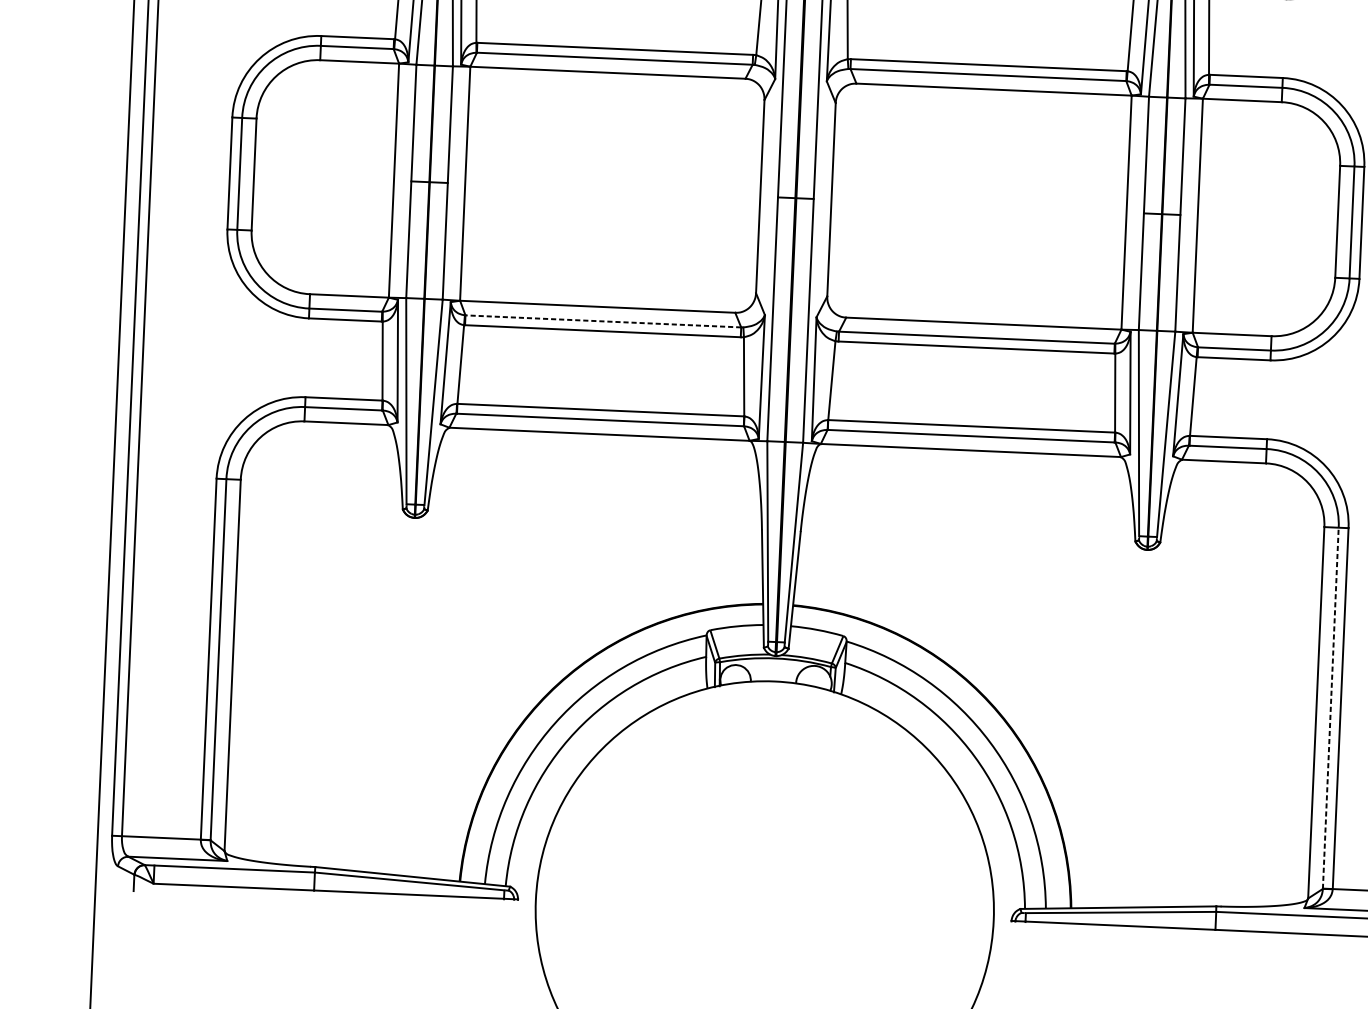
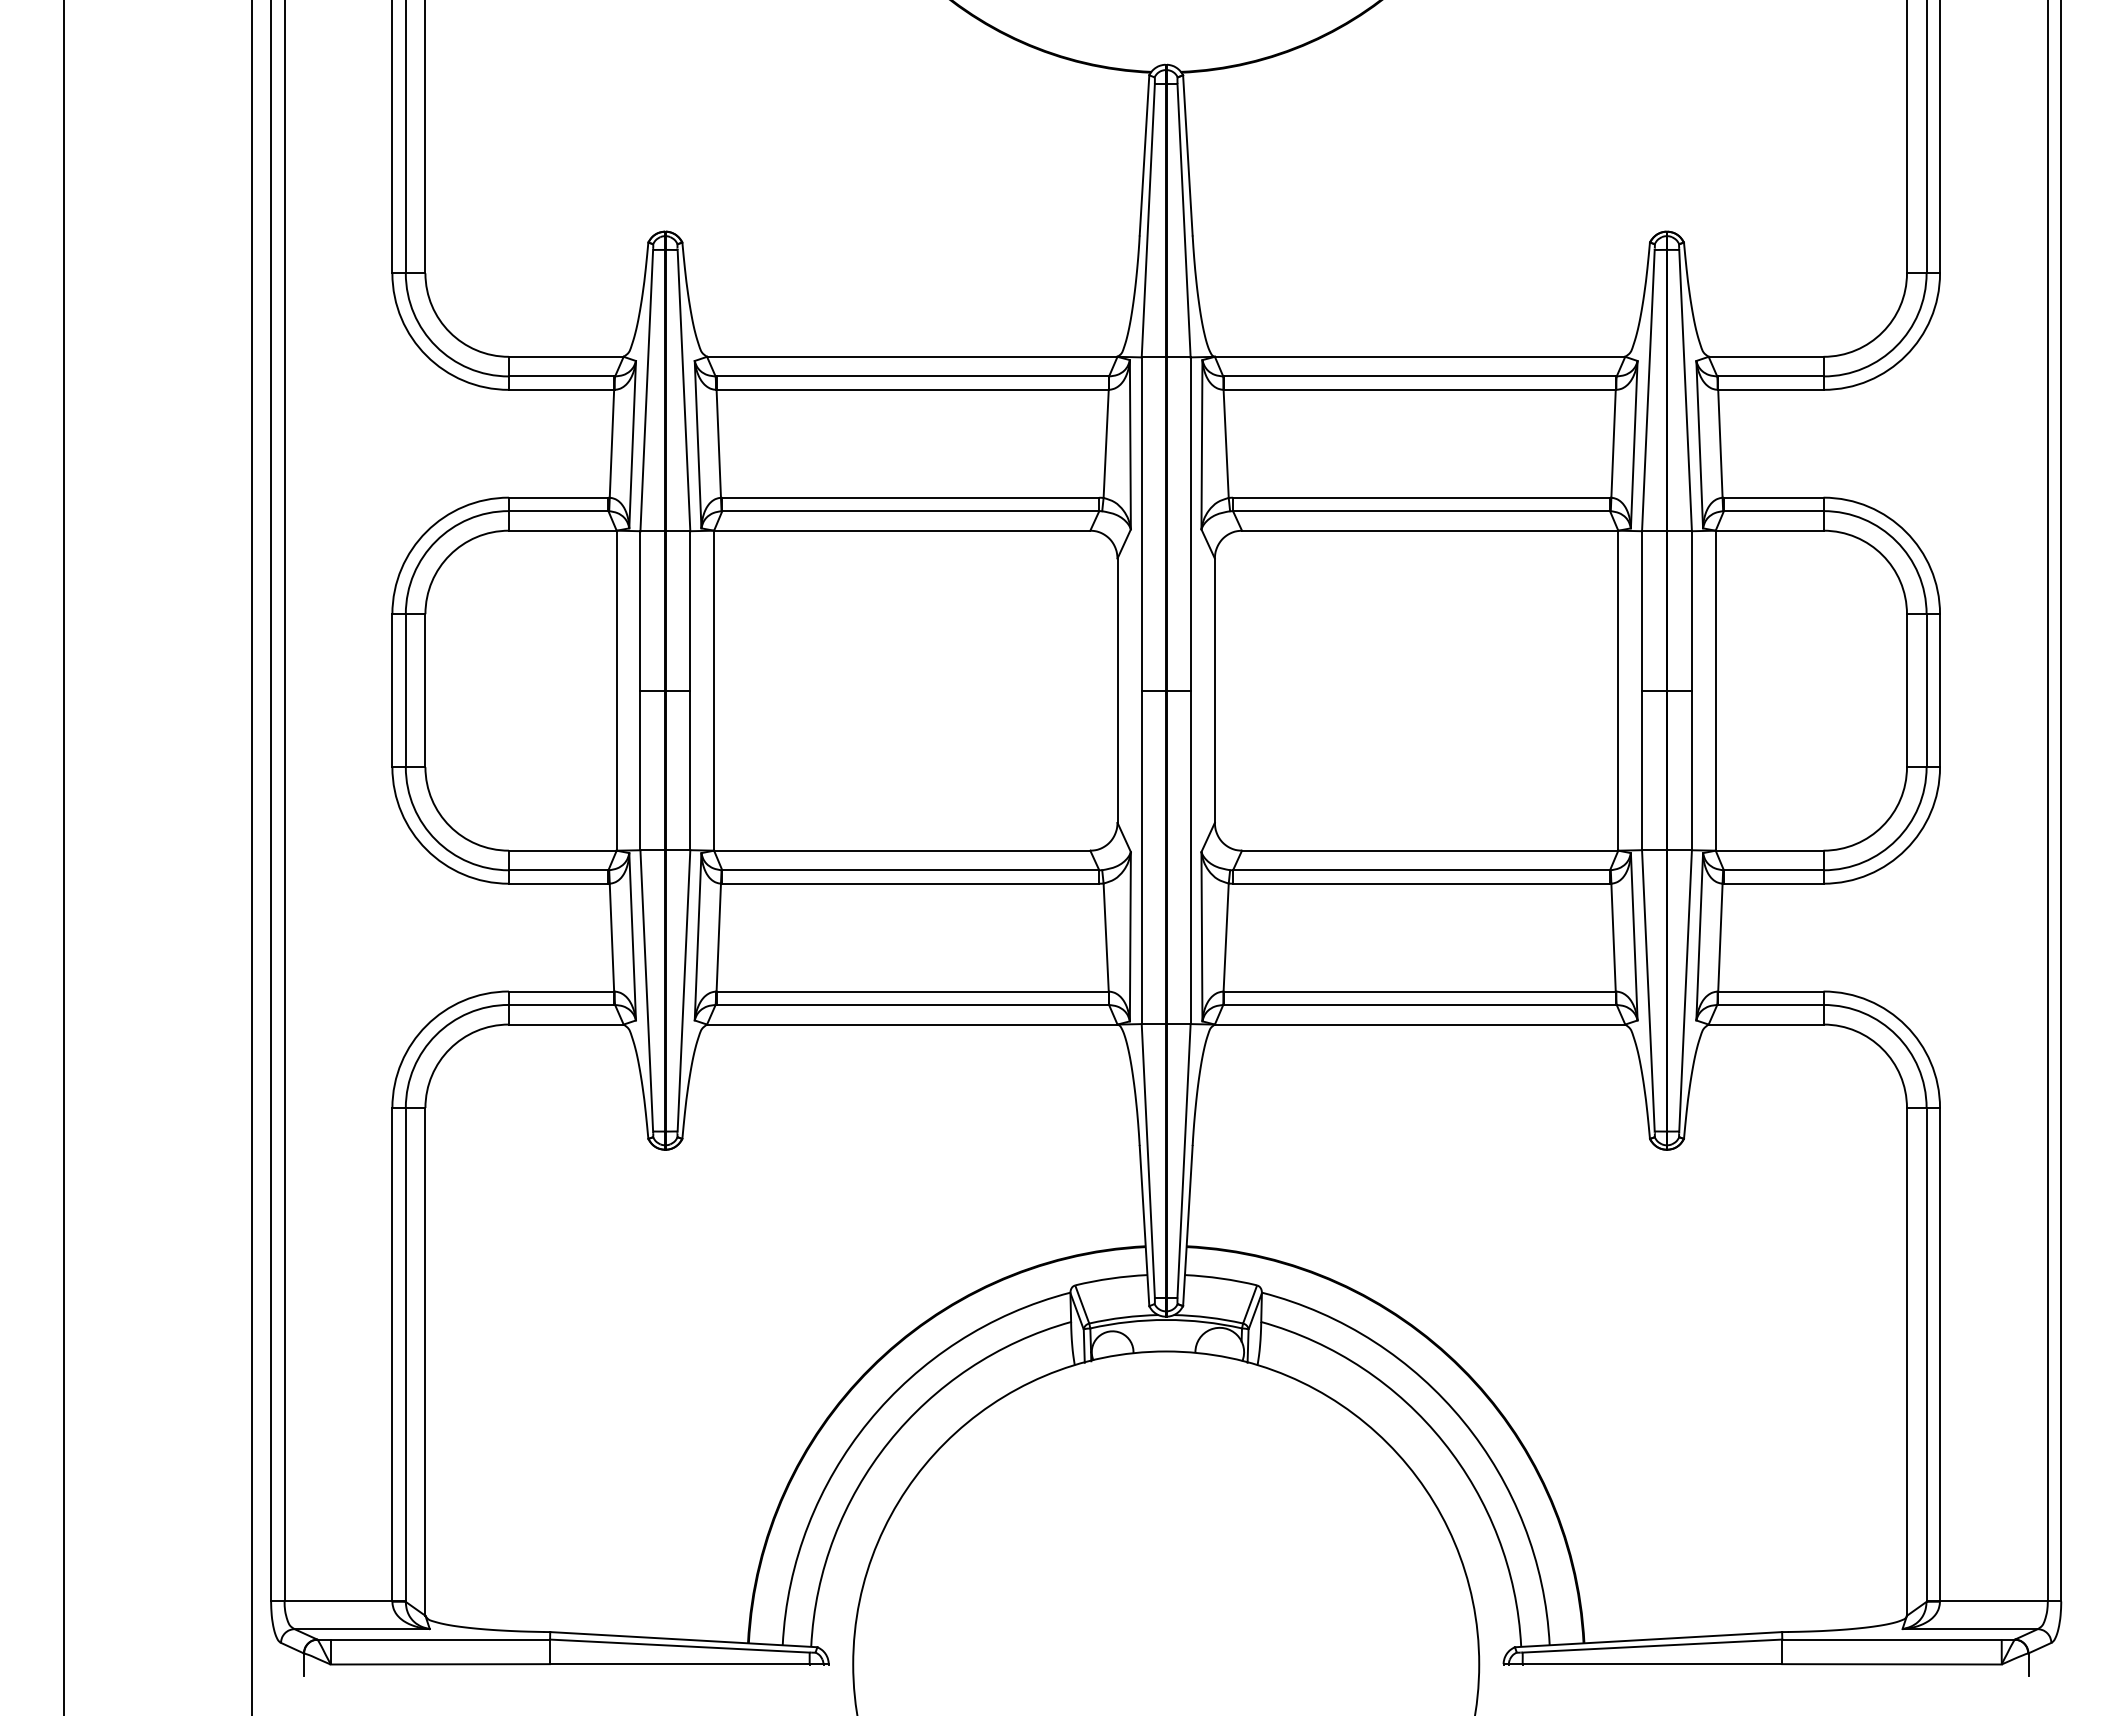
line: (603, 321) -> (910, 870), dashed -> solid
line: (1330, 707) -> (1926, 1354), dashed -> solid

